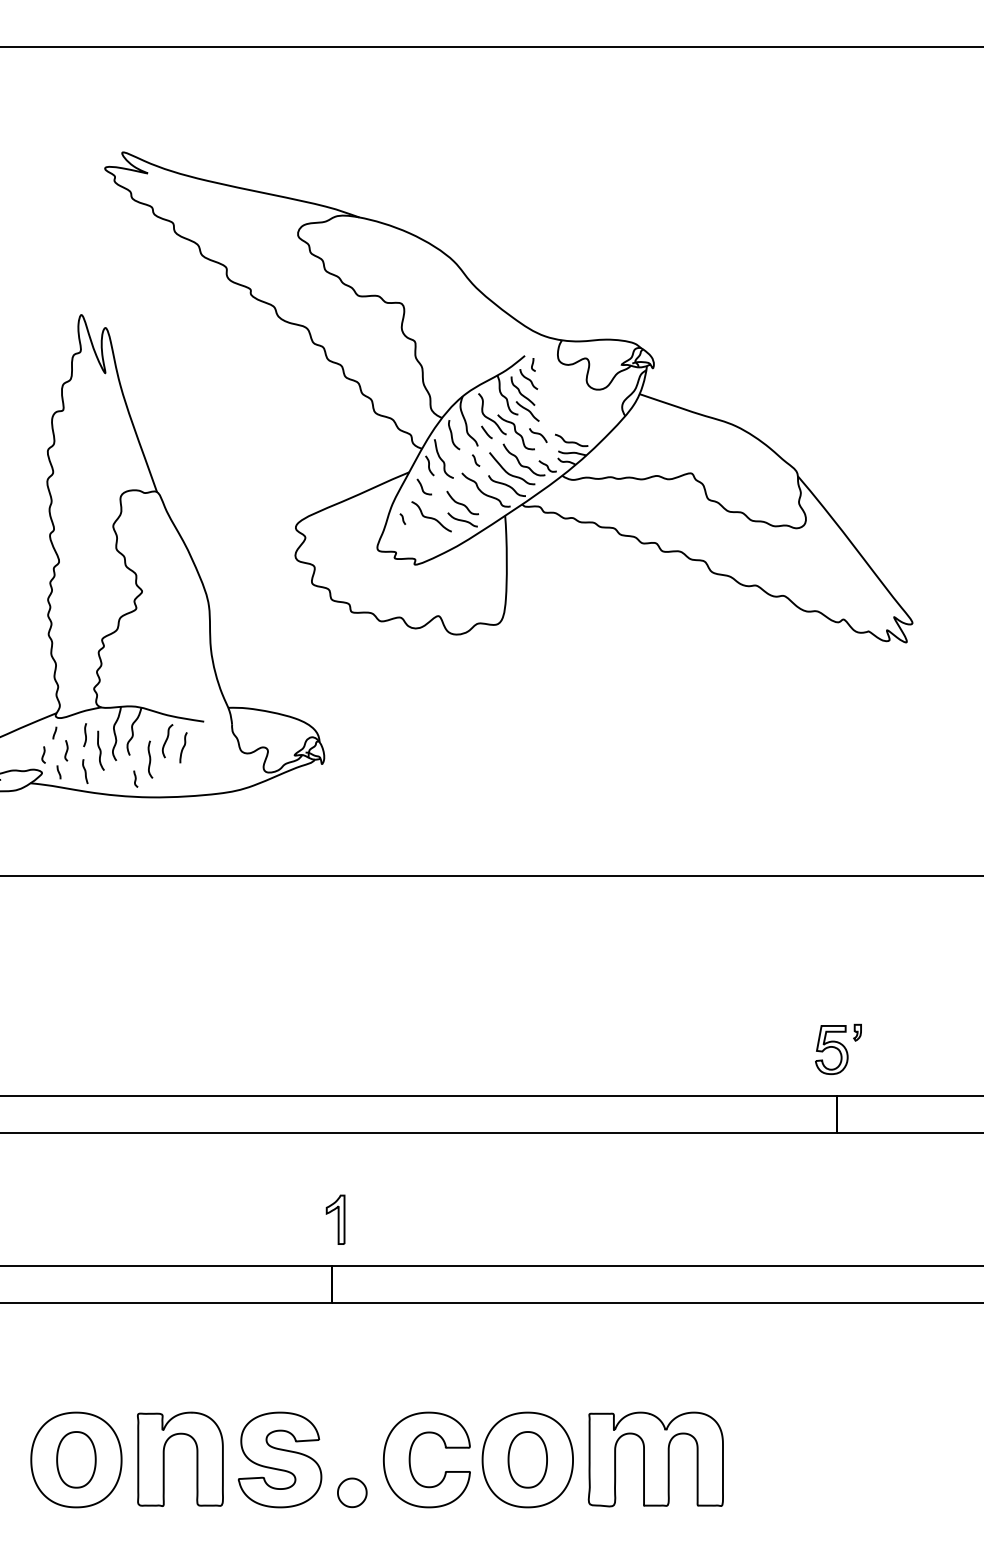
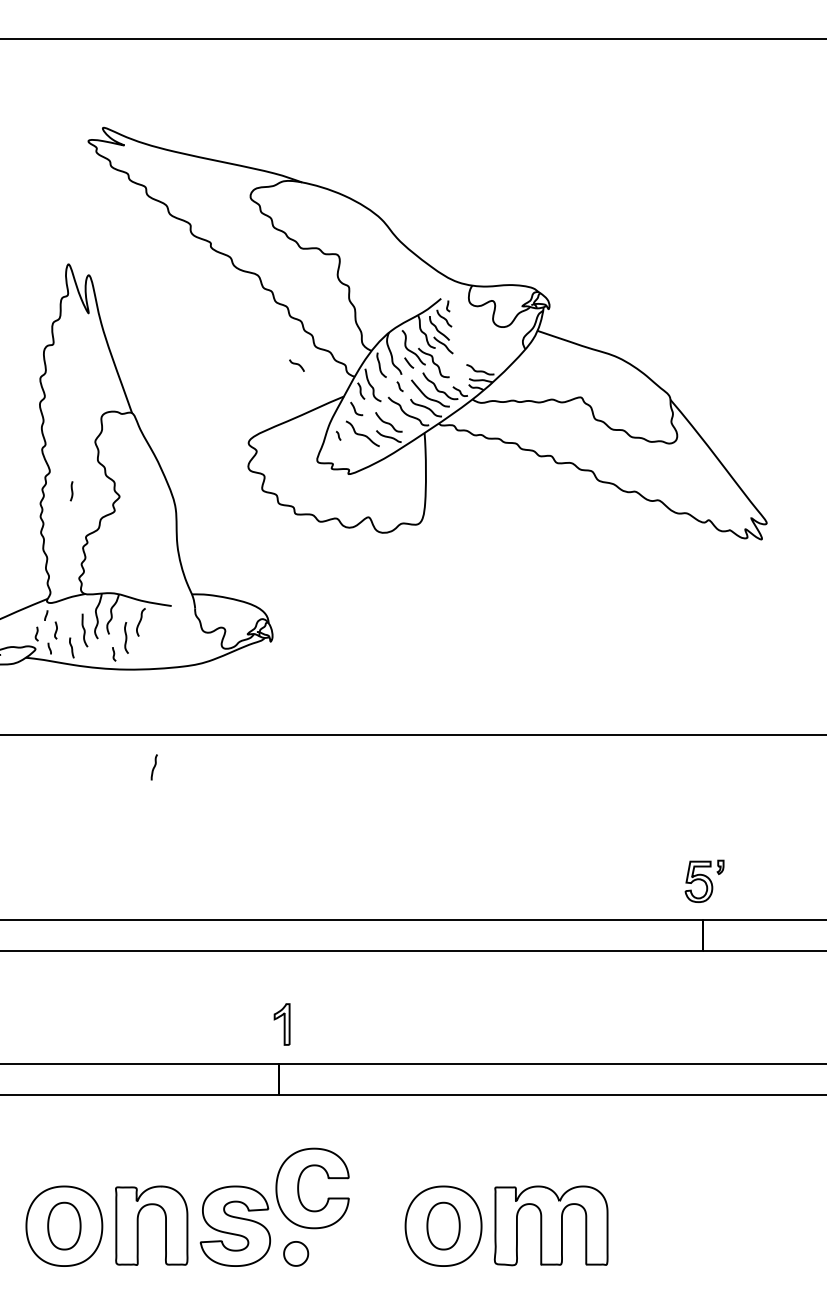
curve: (538, 434) -> (297, 364), moved
curve: (85, 735) -> (71, 491), moved
curve: (183, 747) -> (154, 767), moved
part: (410, 1459) -> (298, 1188), moved

